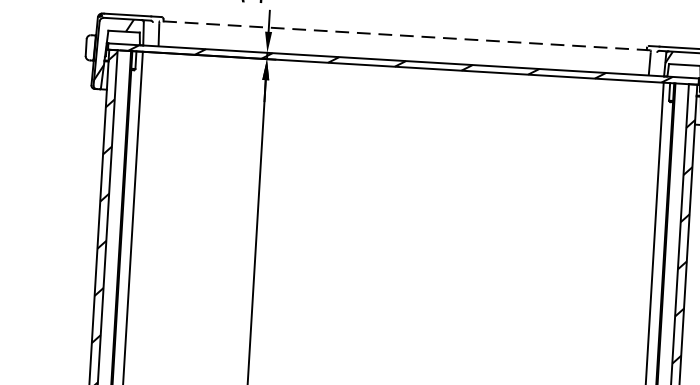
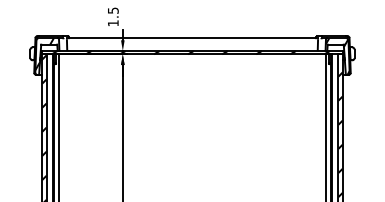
line: (405, 36) -> (192, 38), dashed -> solid

